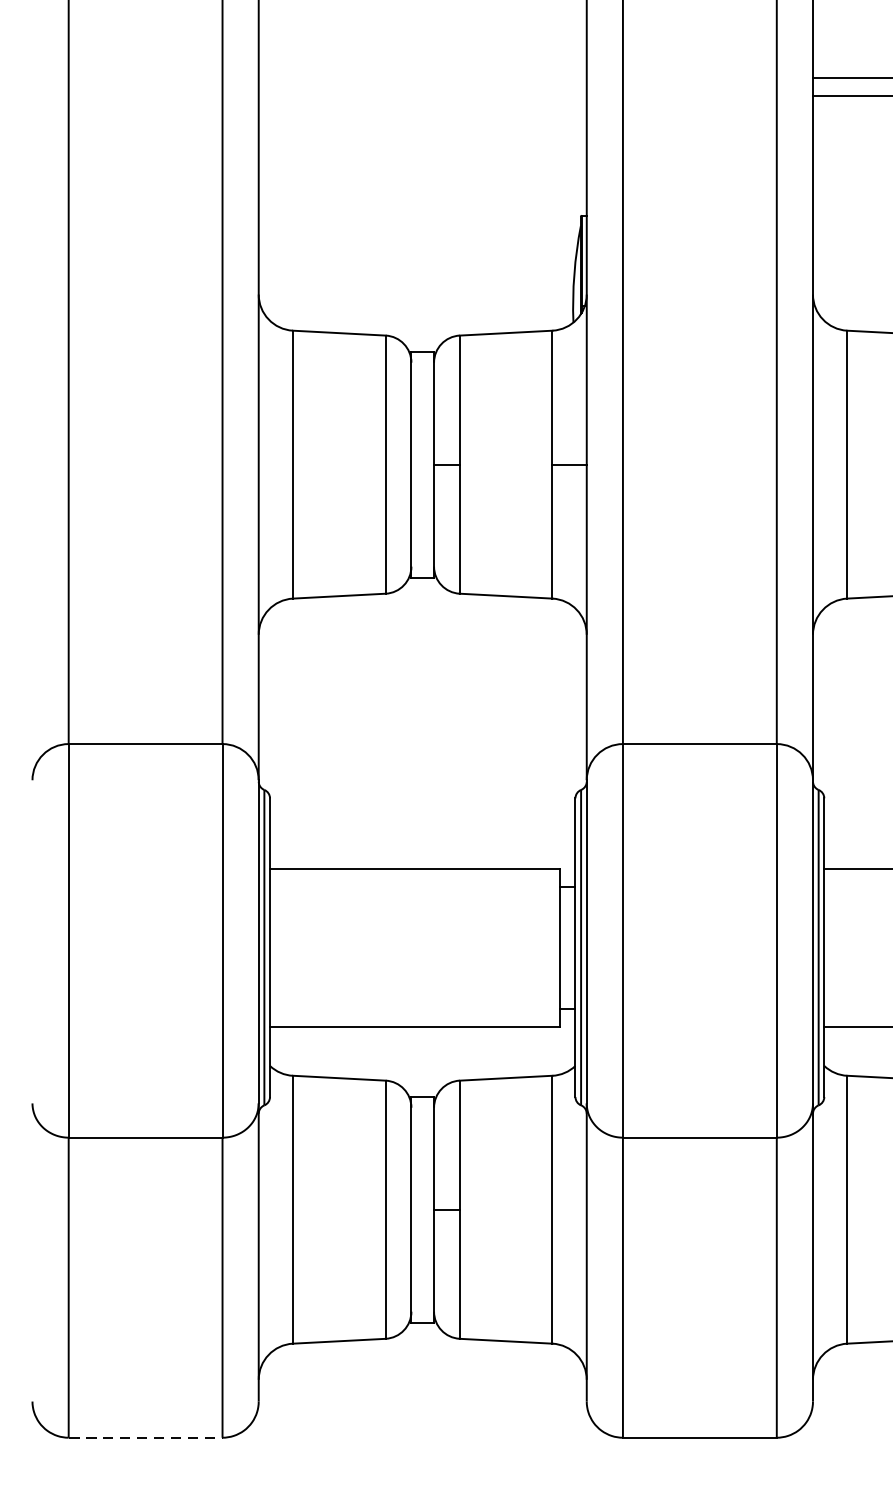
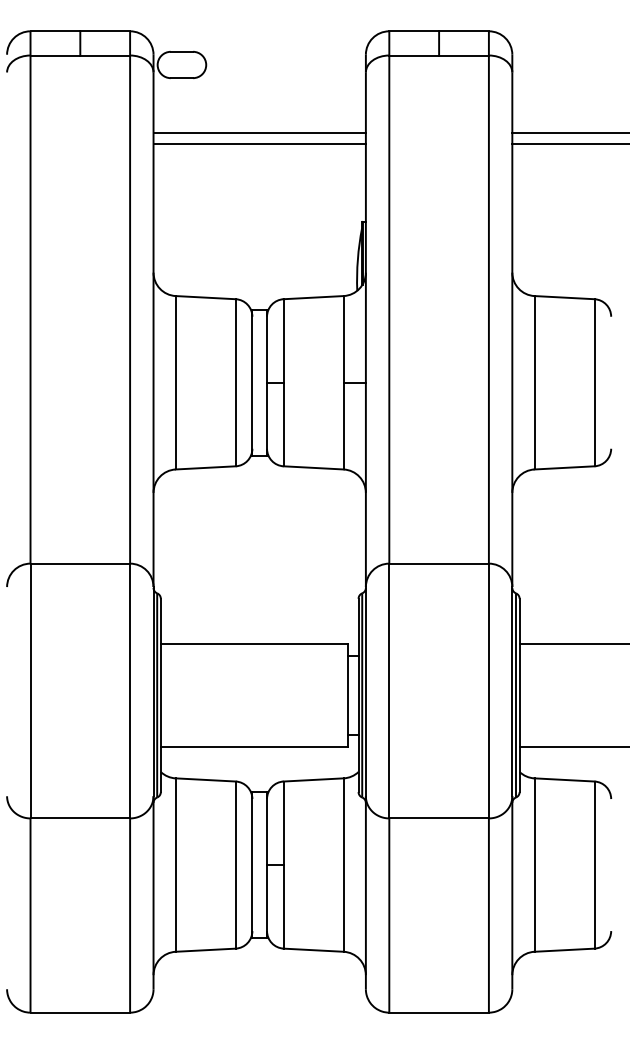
line: (422, 78) -> (259, 132), added
line: (422, 96) -> (259, 144), added
line: (145, 1437) -> (80, 1012), dashed -> solid

